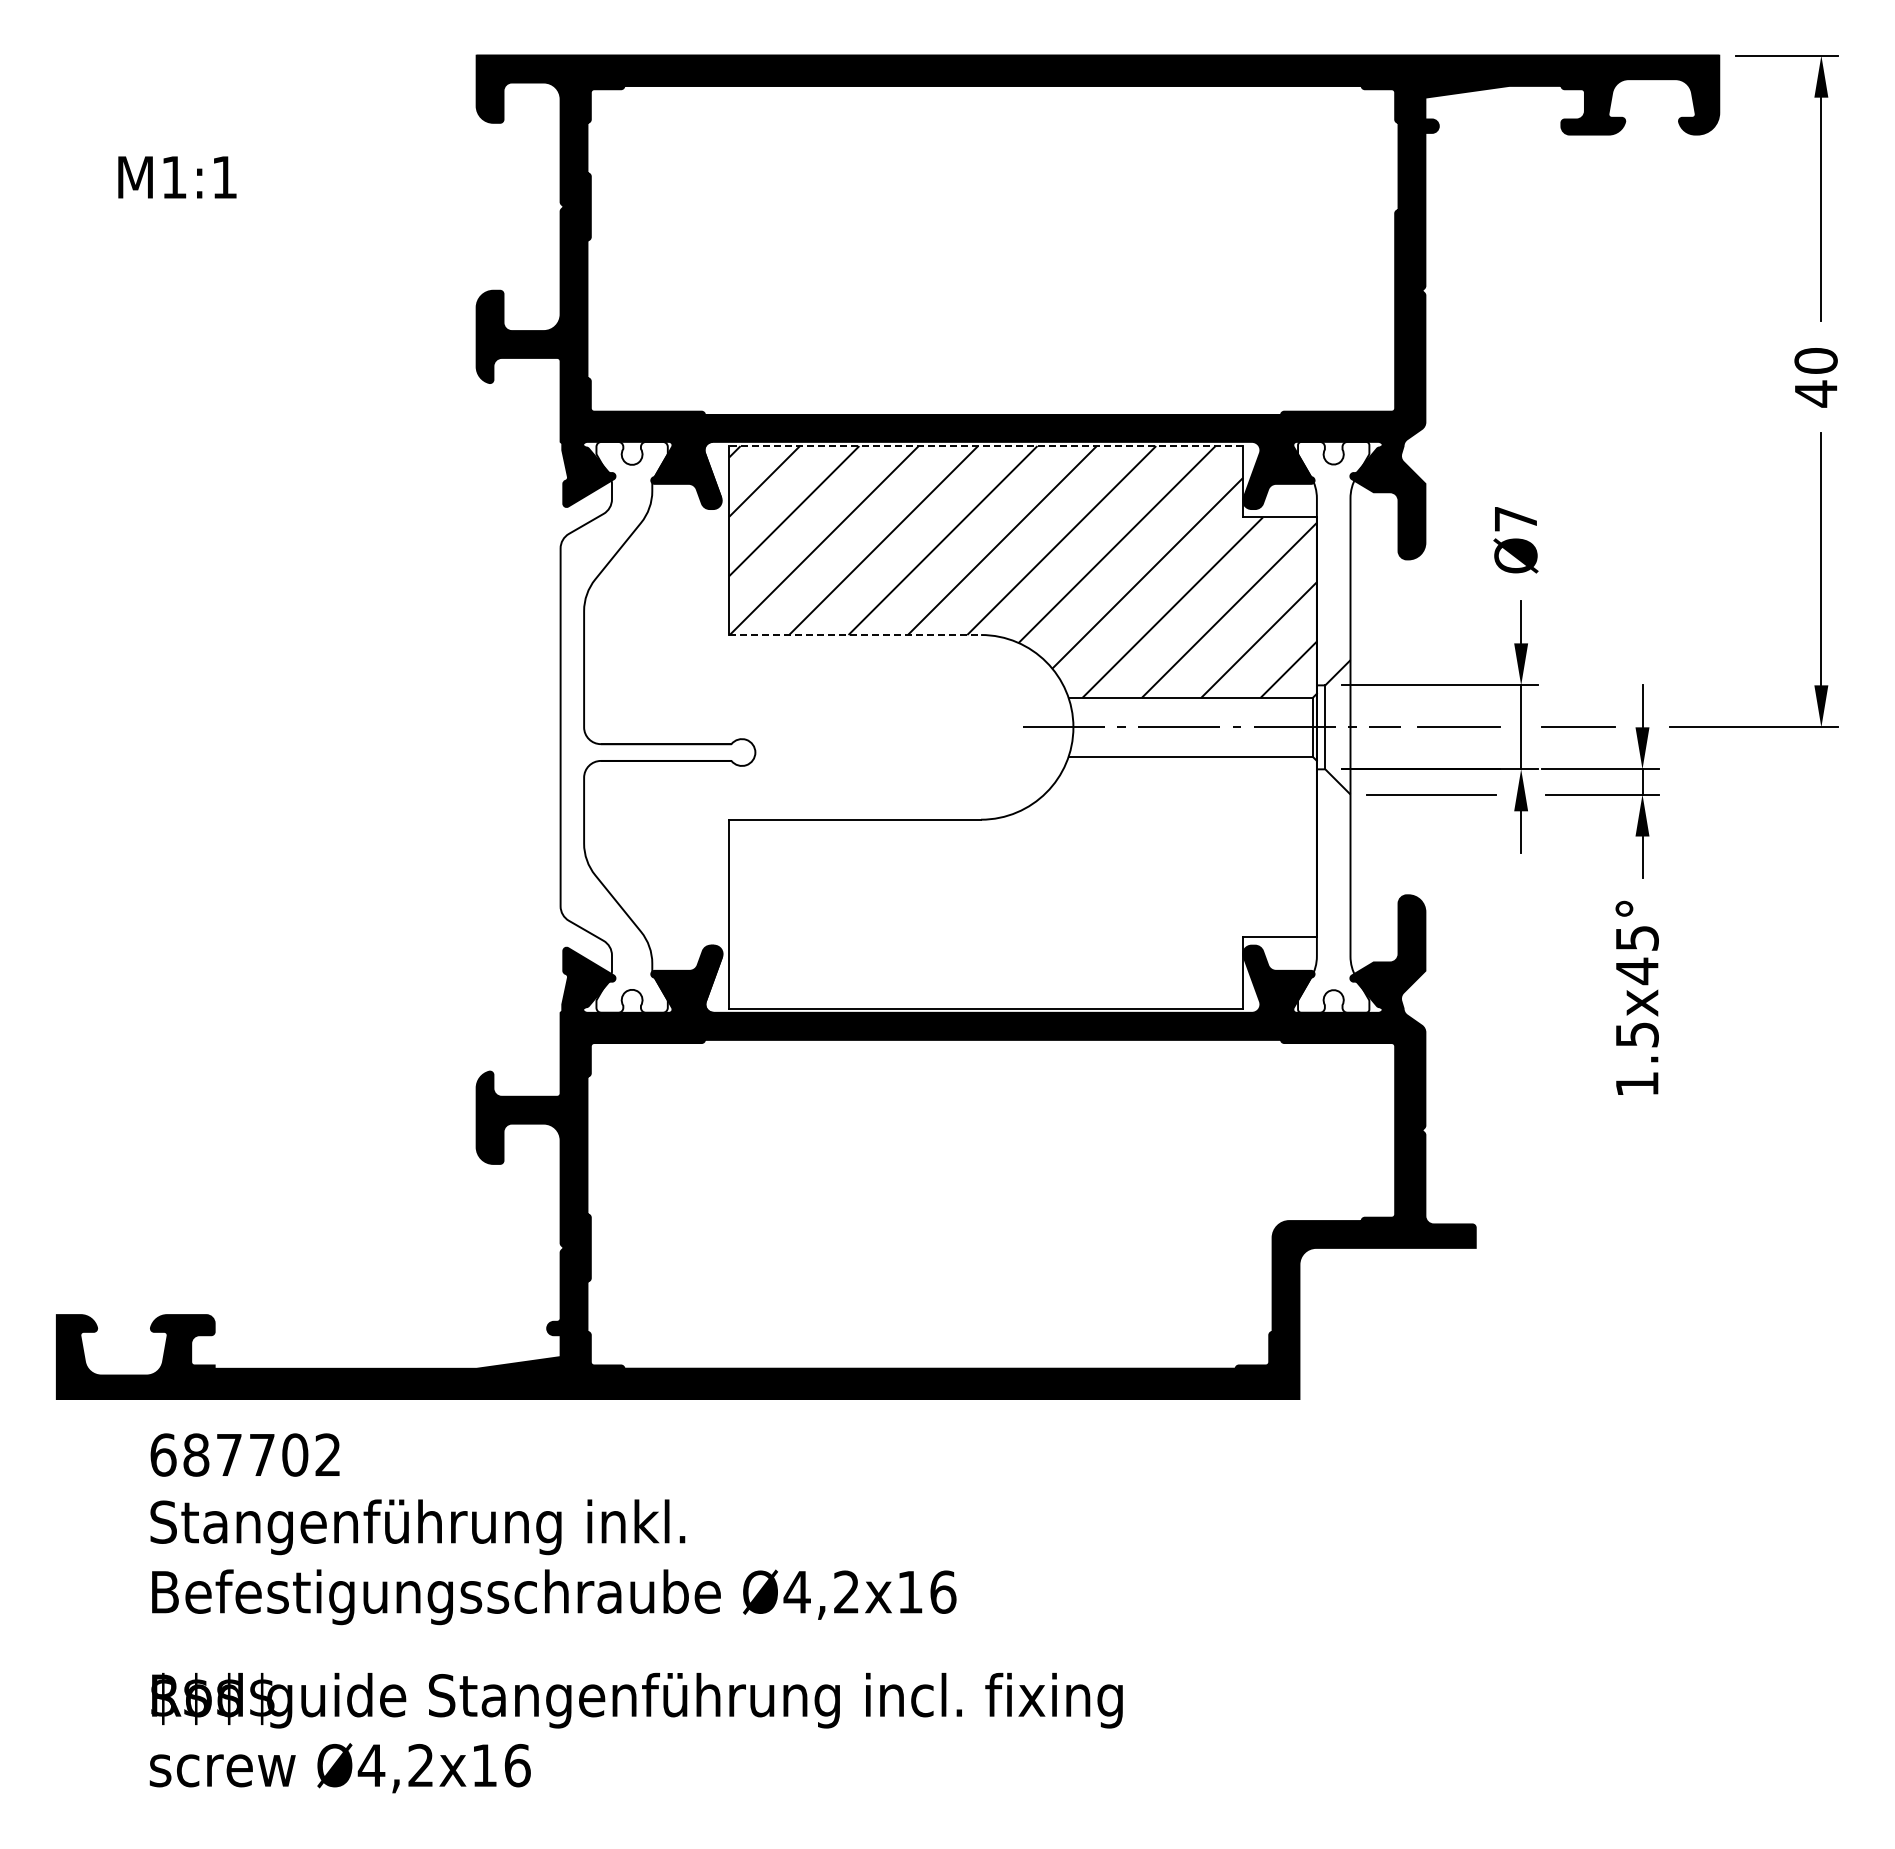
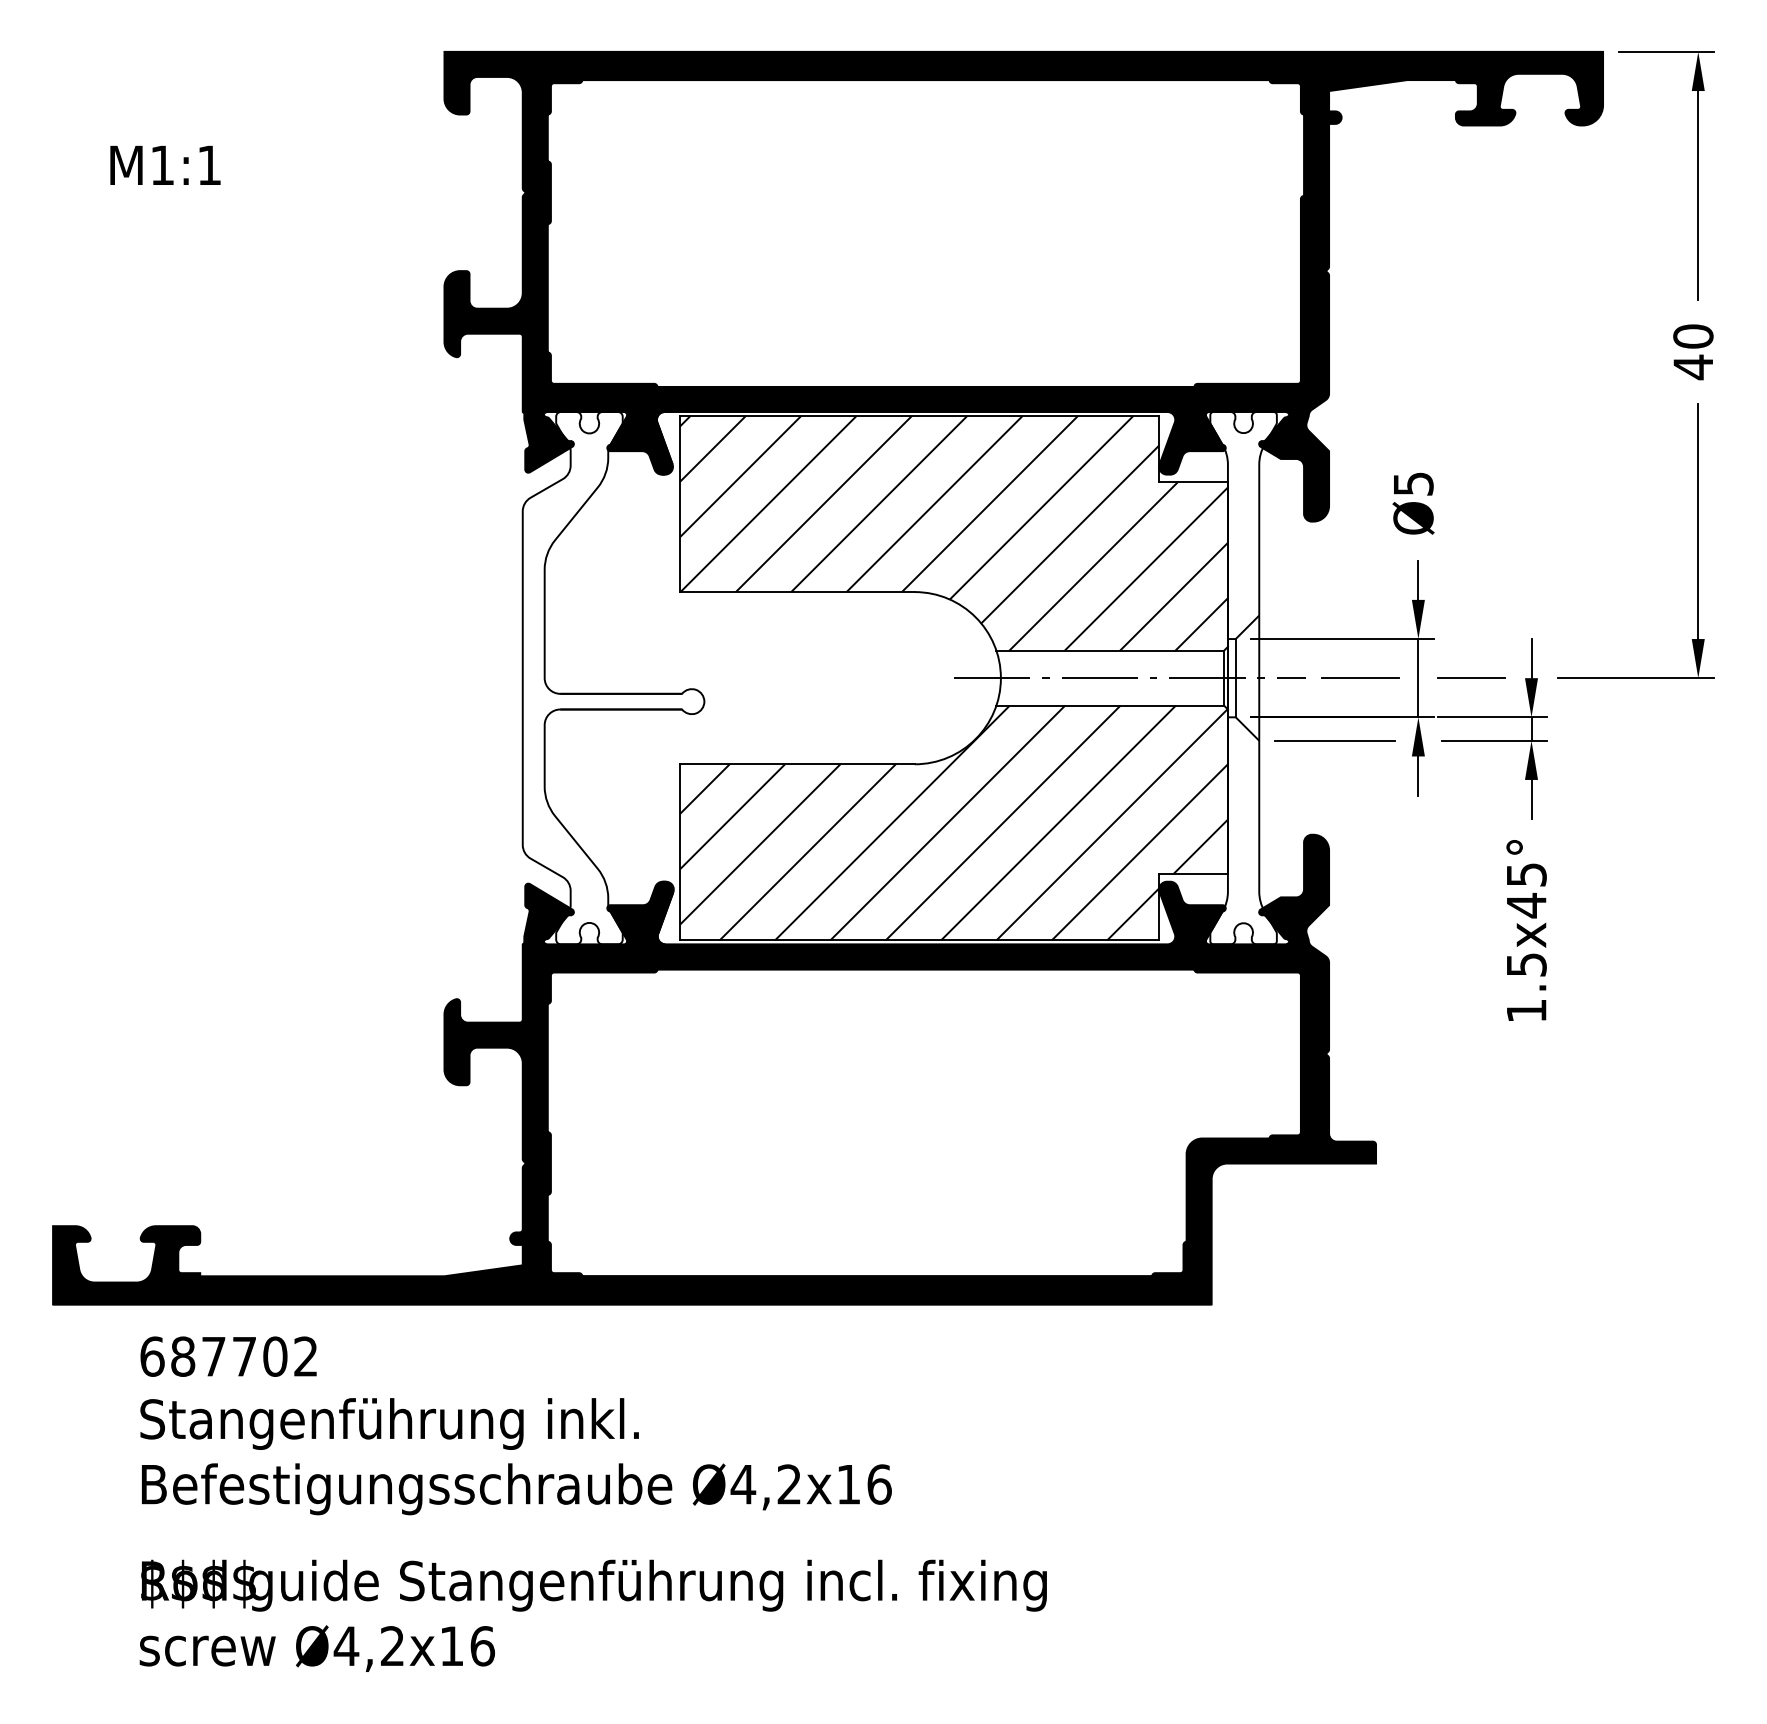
line: (986, 446) -> (919, 416), dashed -> solid
text: (1516, 519) -> (1414, 484), Ø7 -> Ø5
line: (855, 635) -> (797, 592), dashed -> solid
hatch: (1022, 882) -> (953, 822), added

